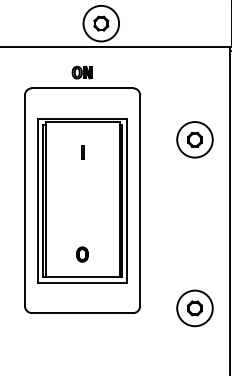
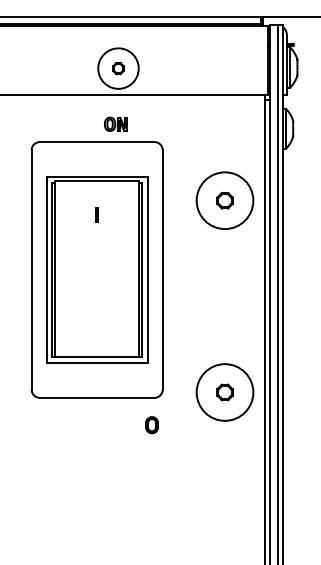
part: (101, 23) -> (118, 68), size x0.7
part: (81, 71) -> (115, 123), moved
circle: (194, 139) -> (224, 200), size x1.4
part: (81, 254) -> (151, 425), moved
circle: (194, 308) -> (224, 392), size x1.4

